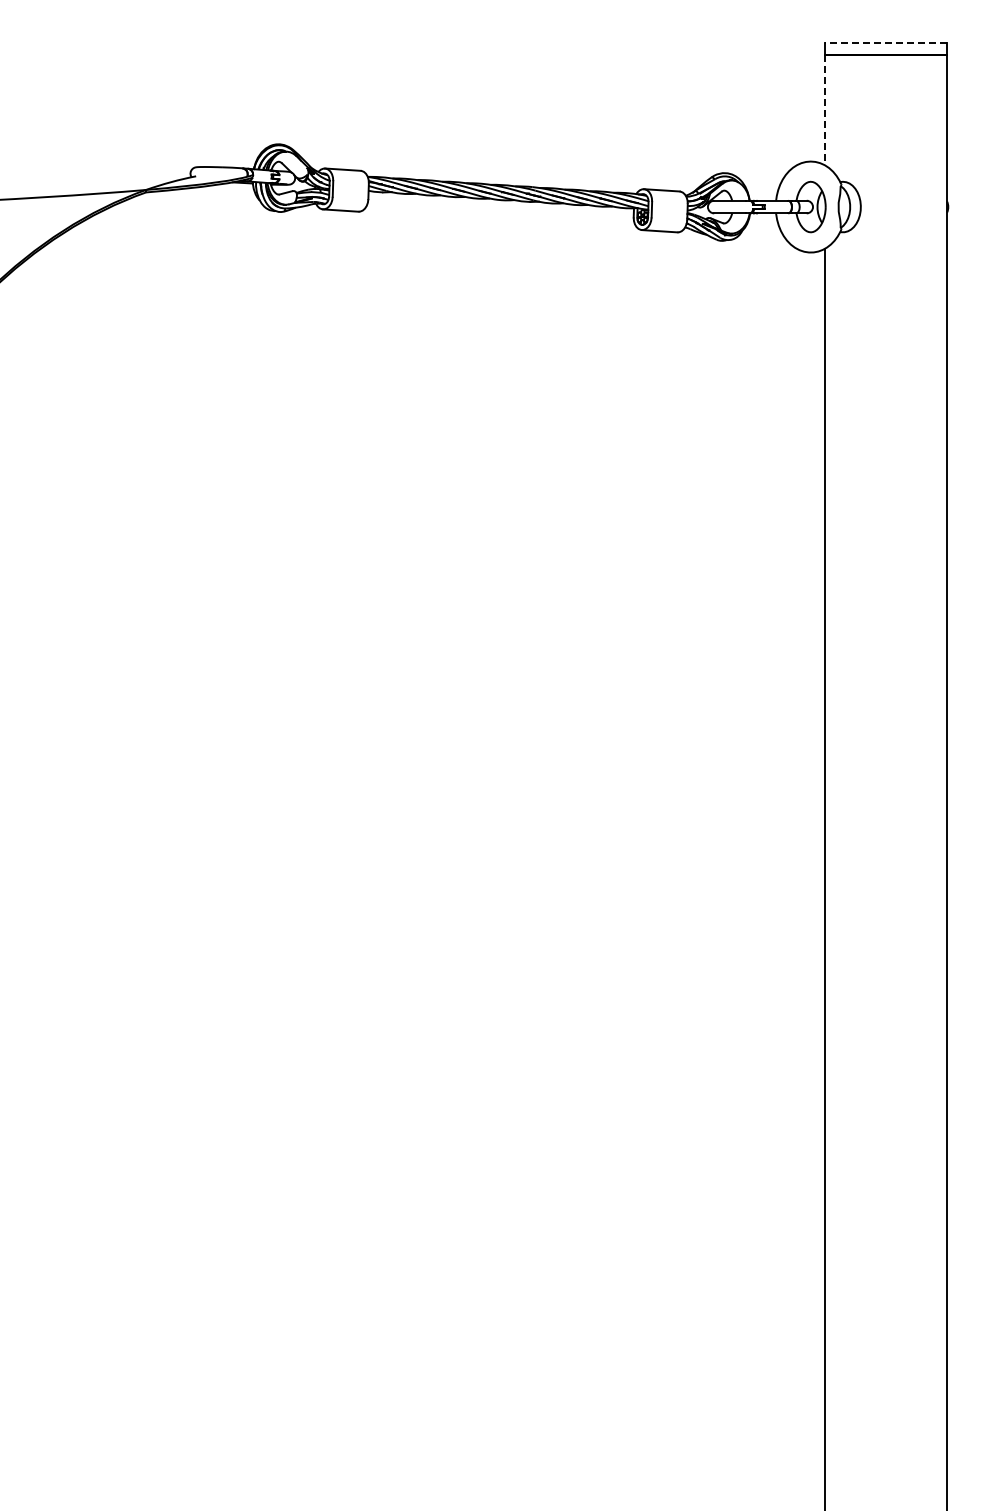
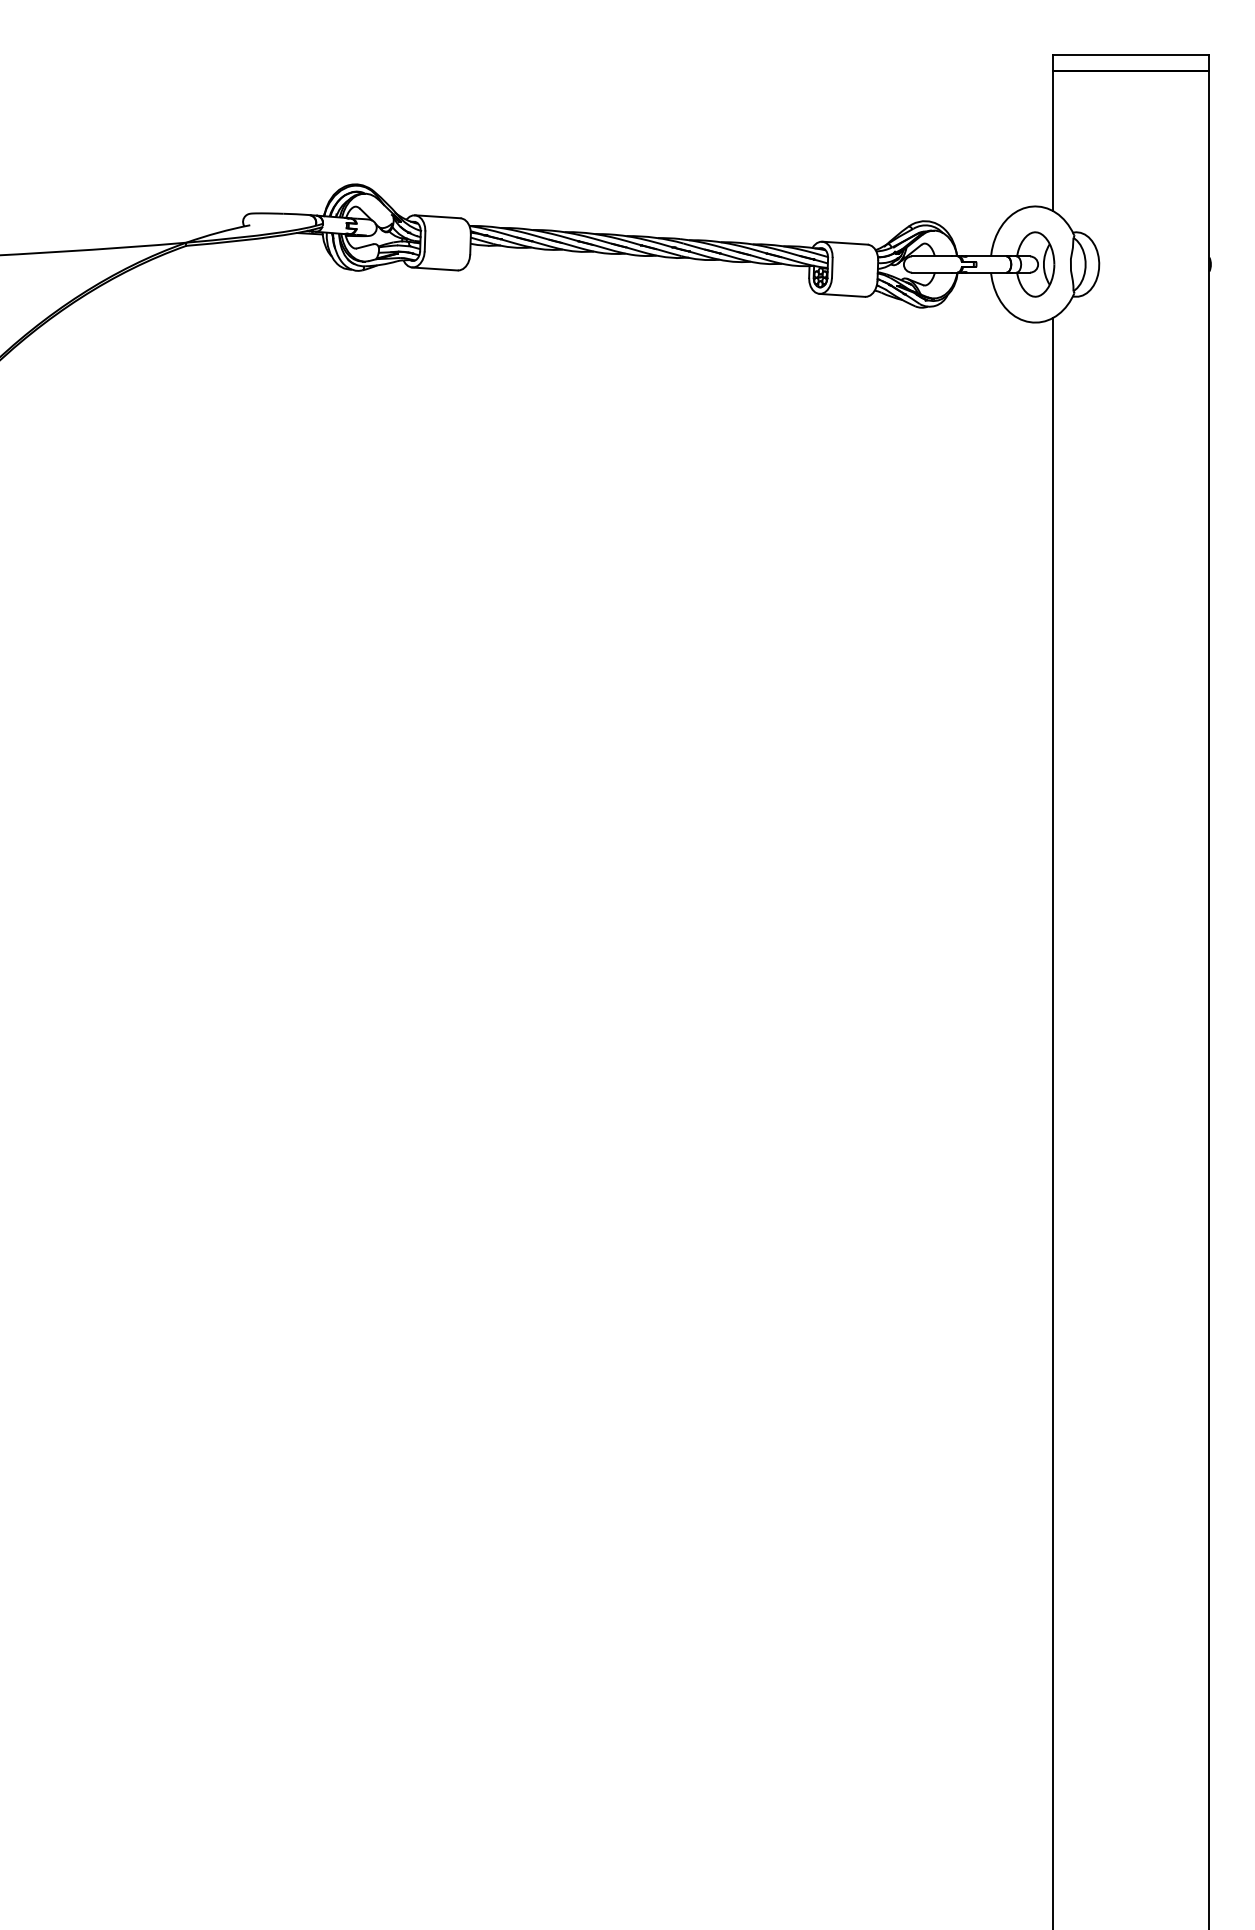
line: (885, 42) -> (1130, 54), dashed -> solid
line: (825, 110) -> (1054, 141), dashed -> solid

